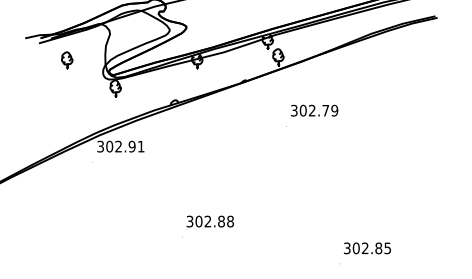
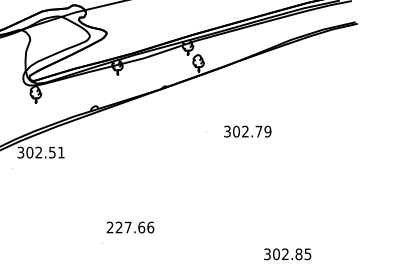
text: (314, 110) -> (247, 131), moved
text: (131, 146) -> (51, 152), 302.91 -> 302.51
text: (210, 221) -> (130, 227), 302.88 -> 227.66

